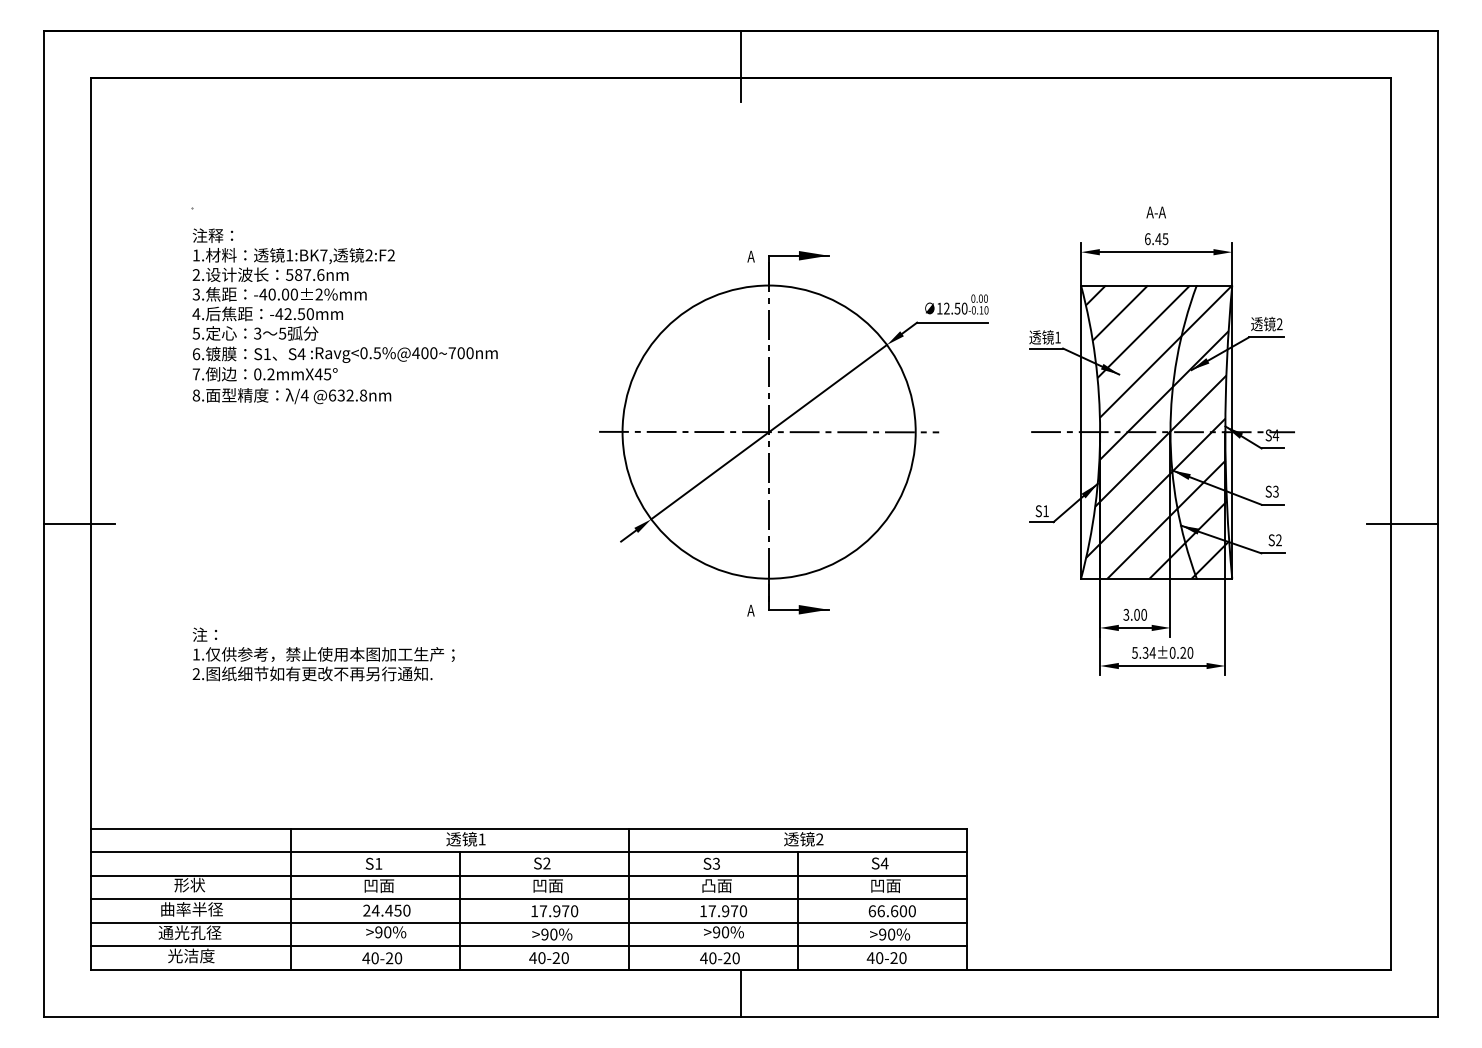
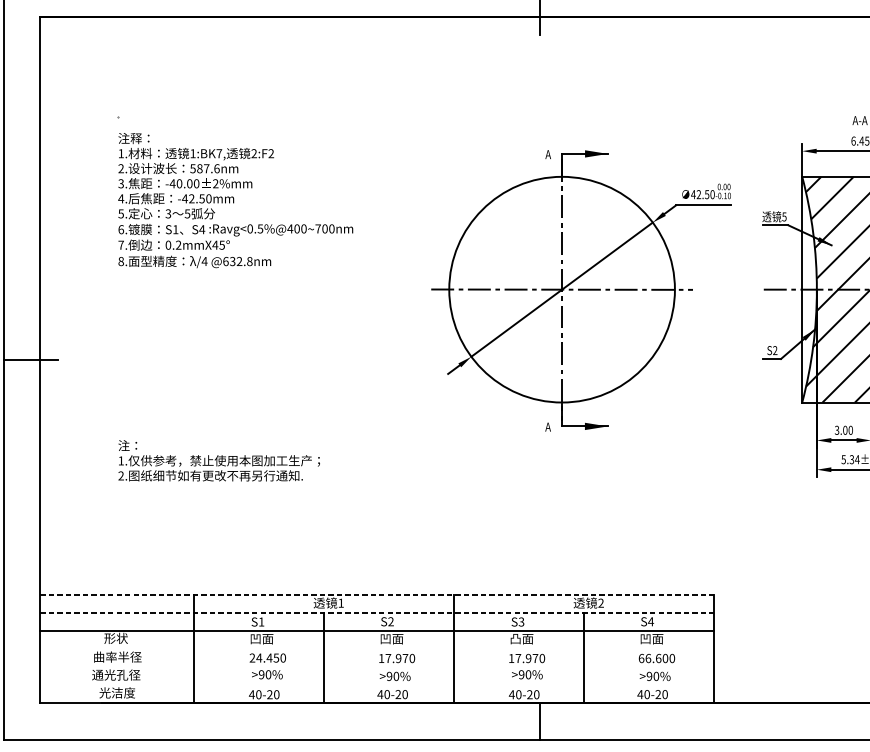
text: (939, 308) -> (693, 194), 12.50 -> 42.50
text: (1057, 337) -> (784, 216), 1 -> 5
text: (1045, 510) -> (774, 350), S1 -> S2
line: (529, 828) -> (377, 594), solid -> dashed
line: (529, 852) -> (377, 613), solid -> dashed
line: (528, 899) -> (376, 649), removed
line: (528, 922) -> (376, 667), removed
line: (528, 946) -> (376, 685), removed

